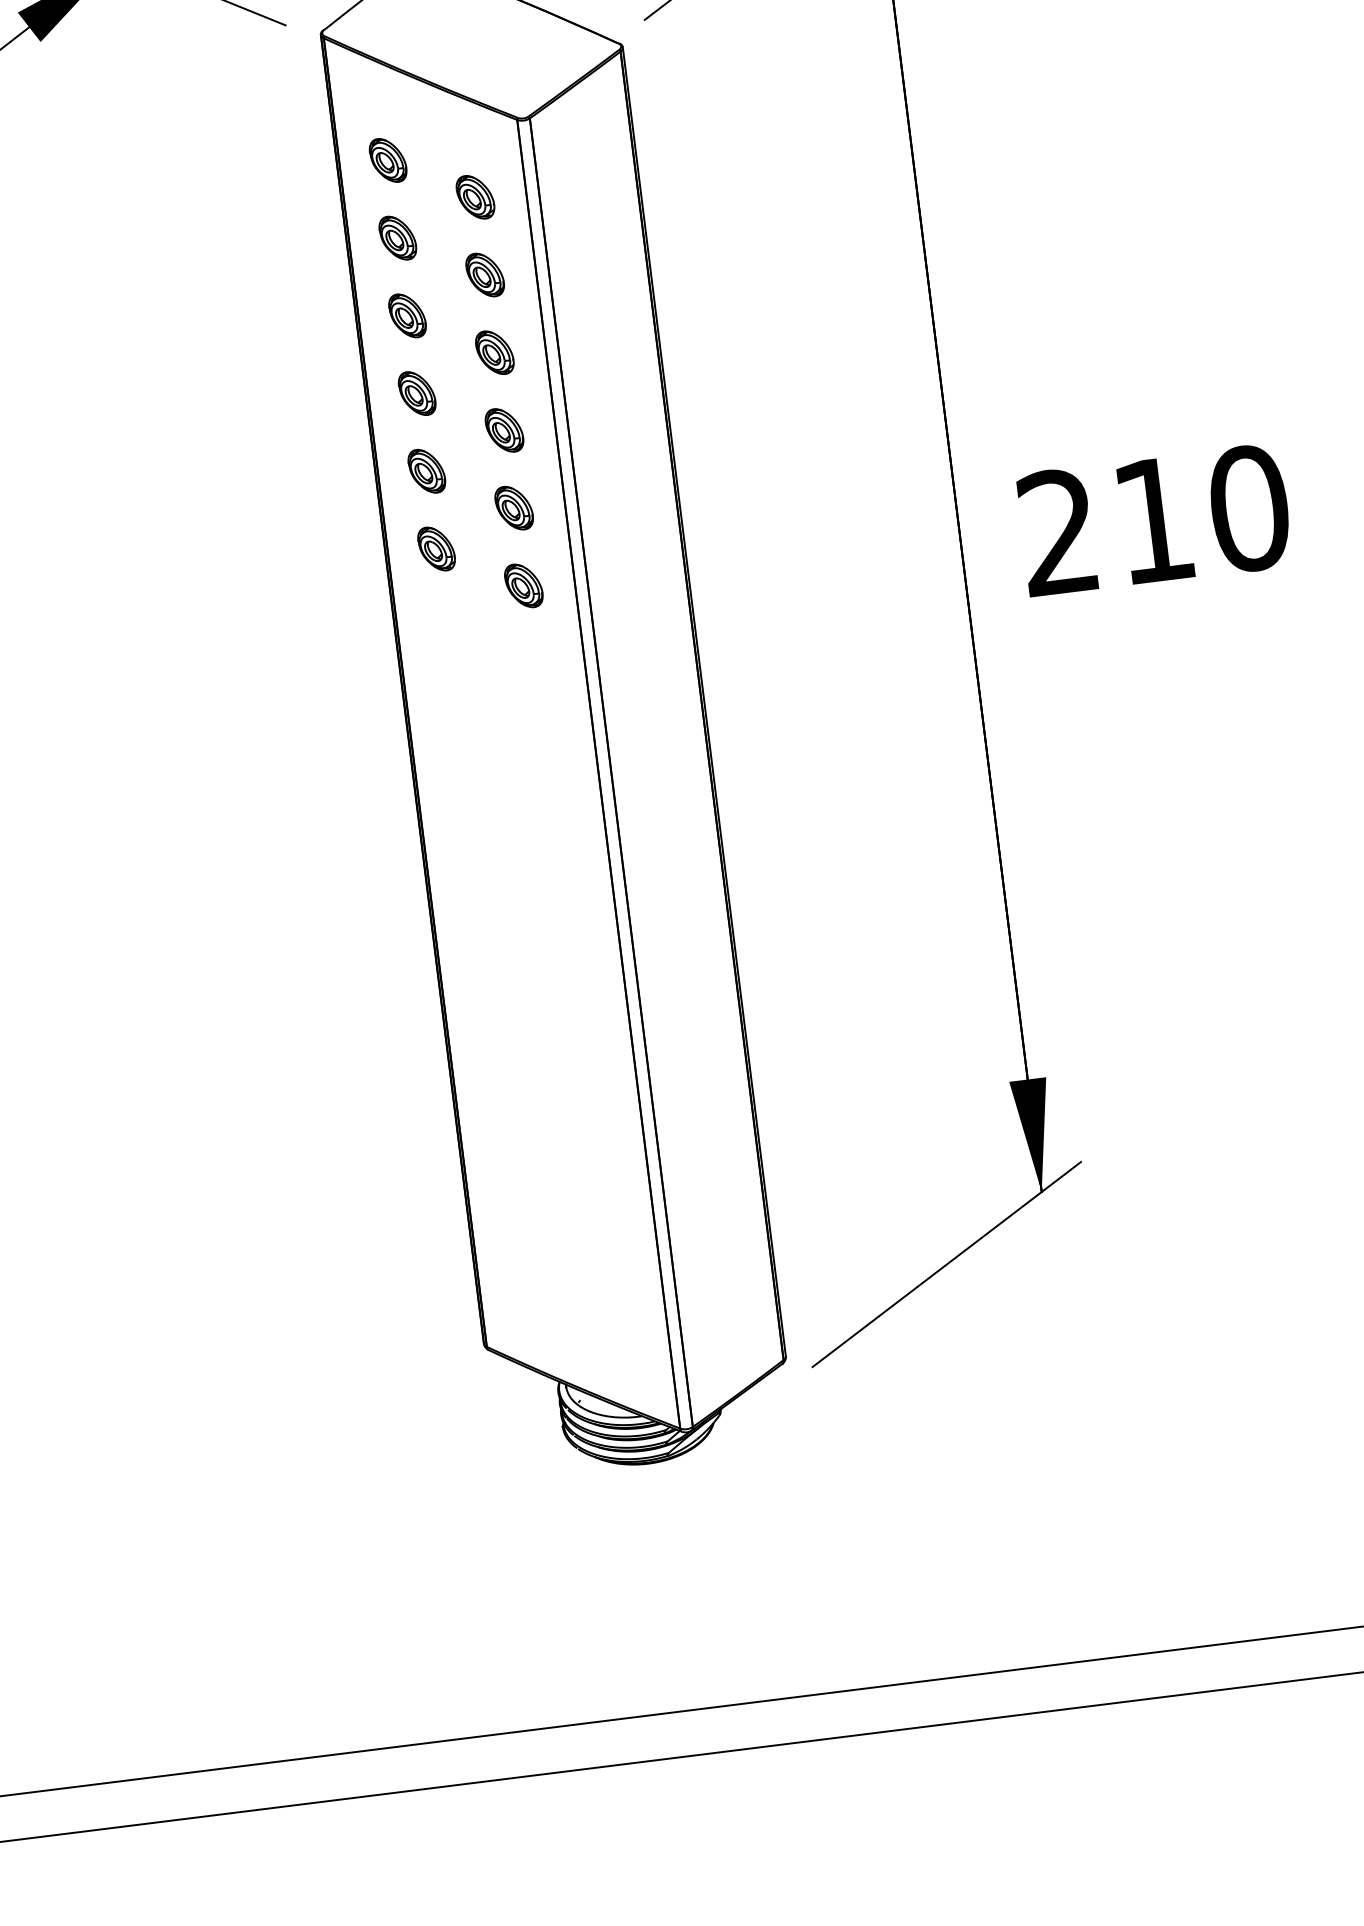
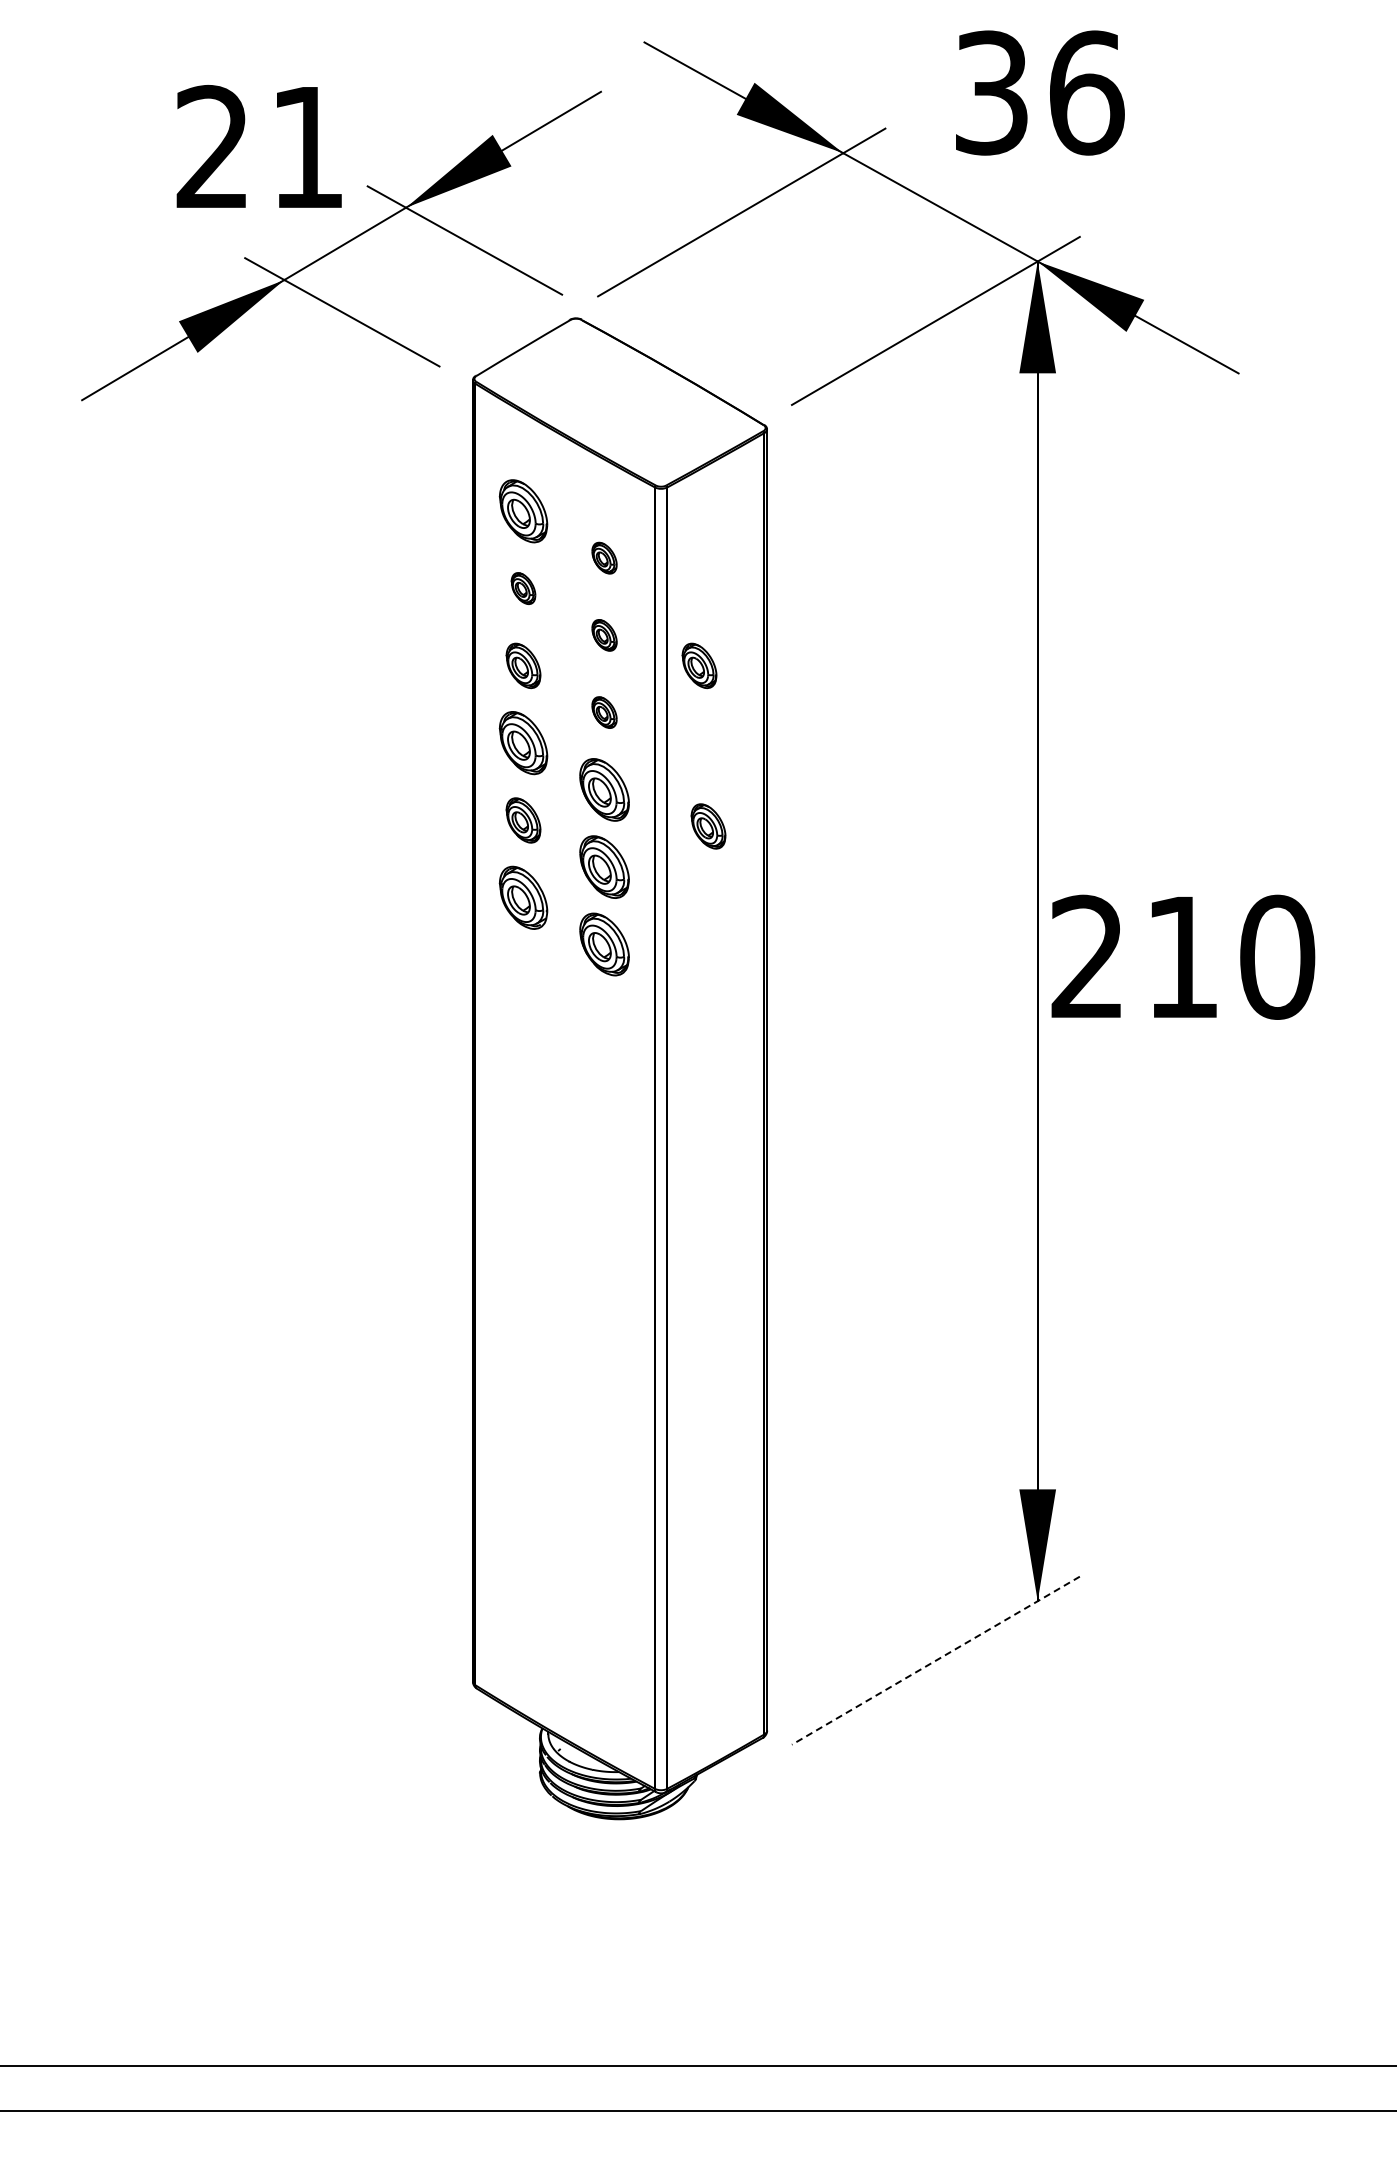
part: (388, 160) -> (523, 511), size x1.4
part: (475, 197) -> (604, 558), size x0.7
part: (397, 238) -> (523, 588), size x0.7
part: (485, 275) -> (604, 635), size x0.7
part: (584, 293) -> (699, 665), added
part: (494, 352) -> (604, 712), size x0.7
part: (417, 393) -> (523, 743), size x1.4
part: (504, 430) -> (604, 789), size x1.4
part: (613, 454) -> (708, 826), added
part: (514, 508) -> (604, 867), size x1.4
text: (1154, 519) -> (1183, 956), moved
part: (436, 548) -> (523, 897), size x1.4
part: (523, 585) -> (604, 944), size x1.4
line: (946, 1264) -> (935, 1660), solid -> dashed

